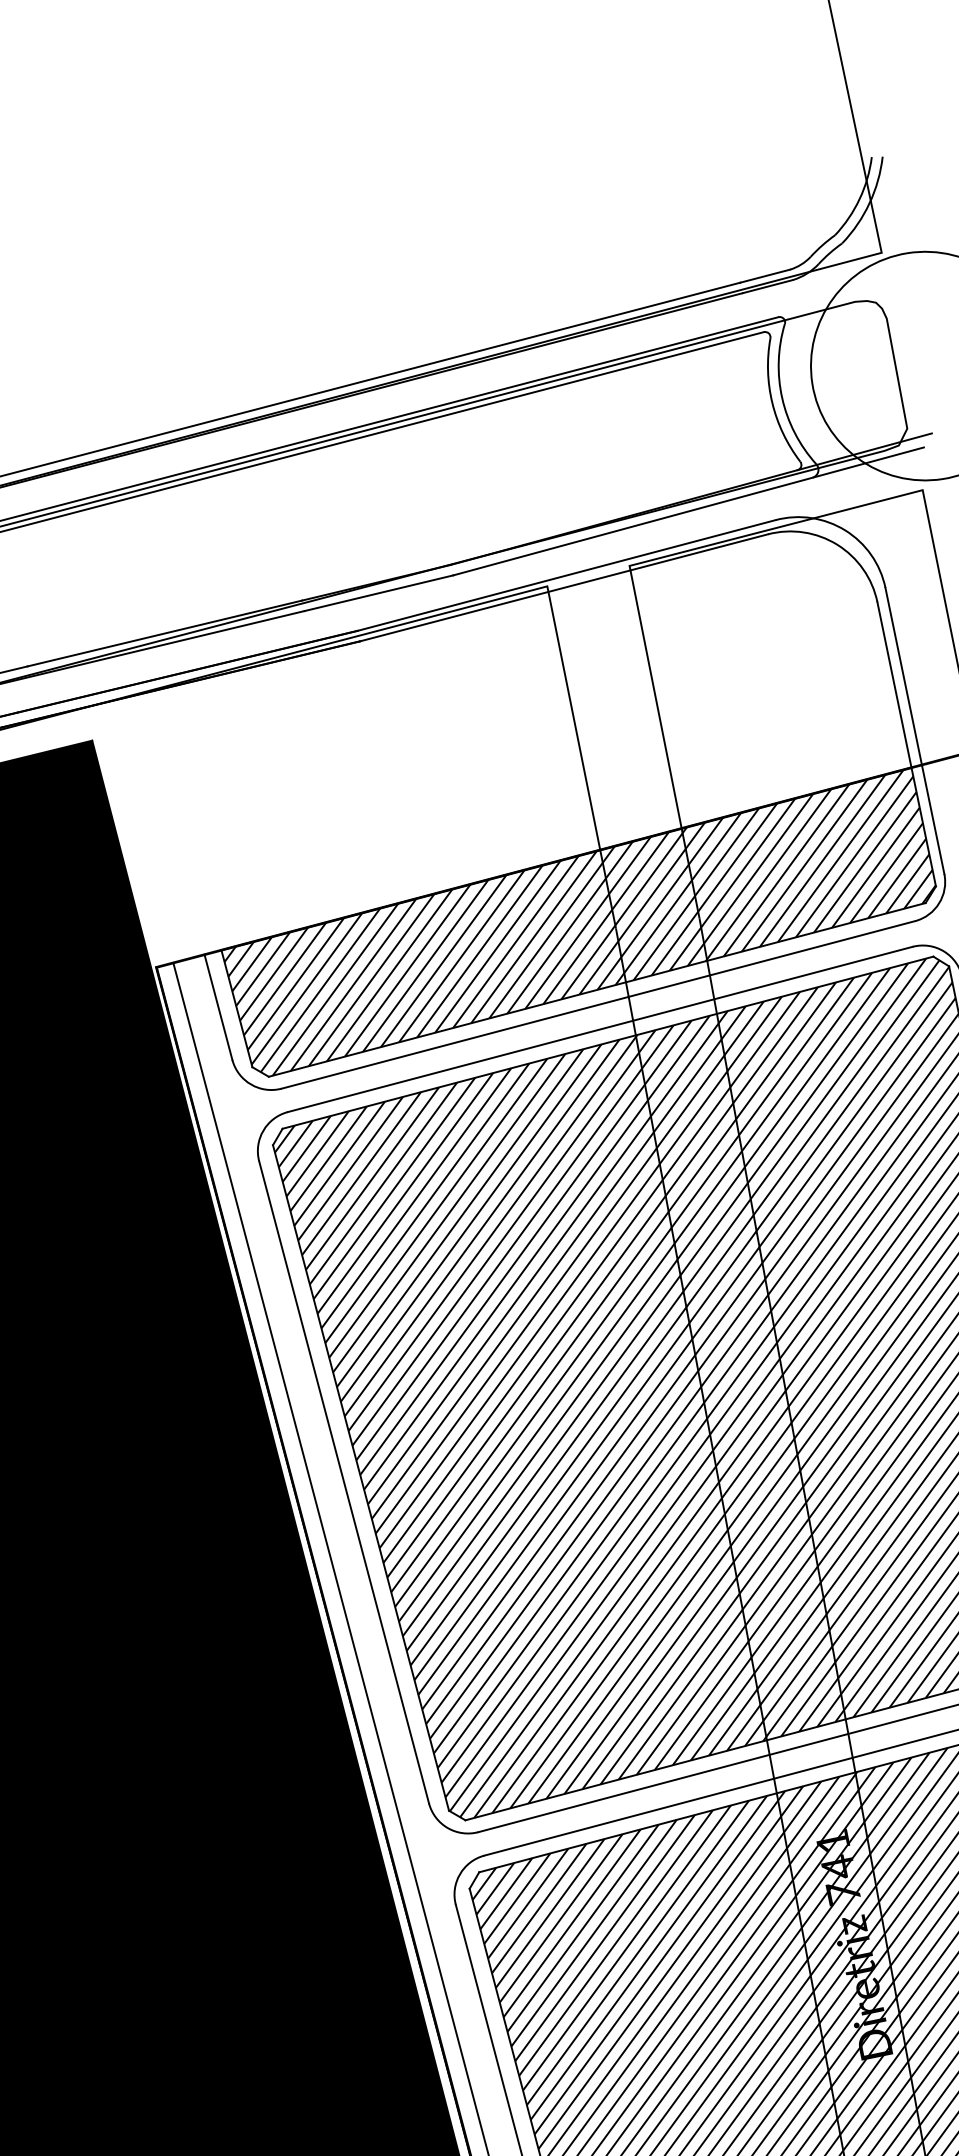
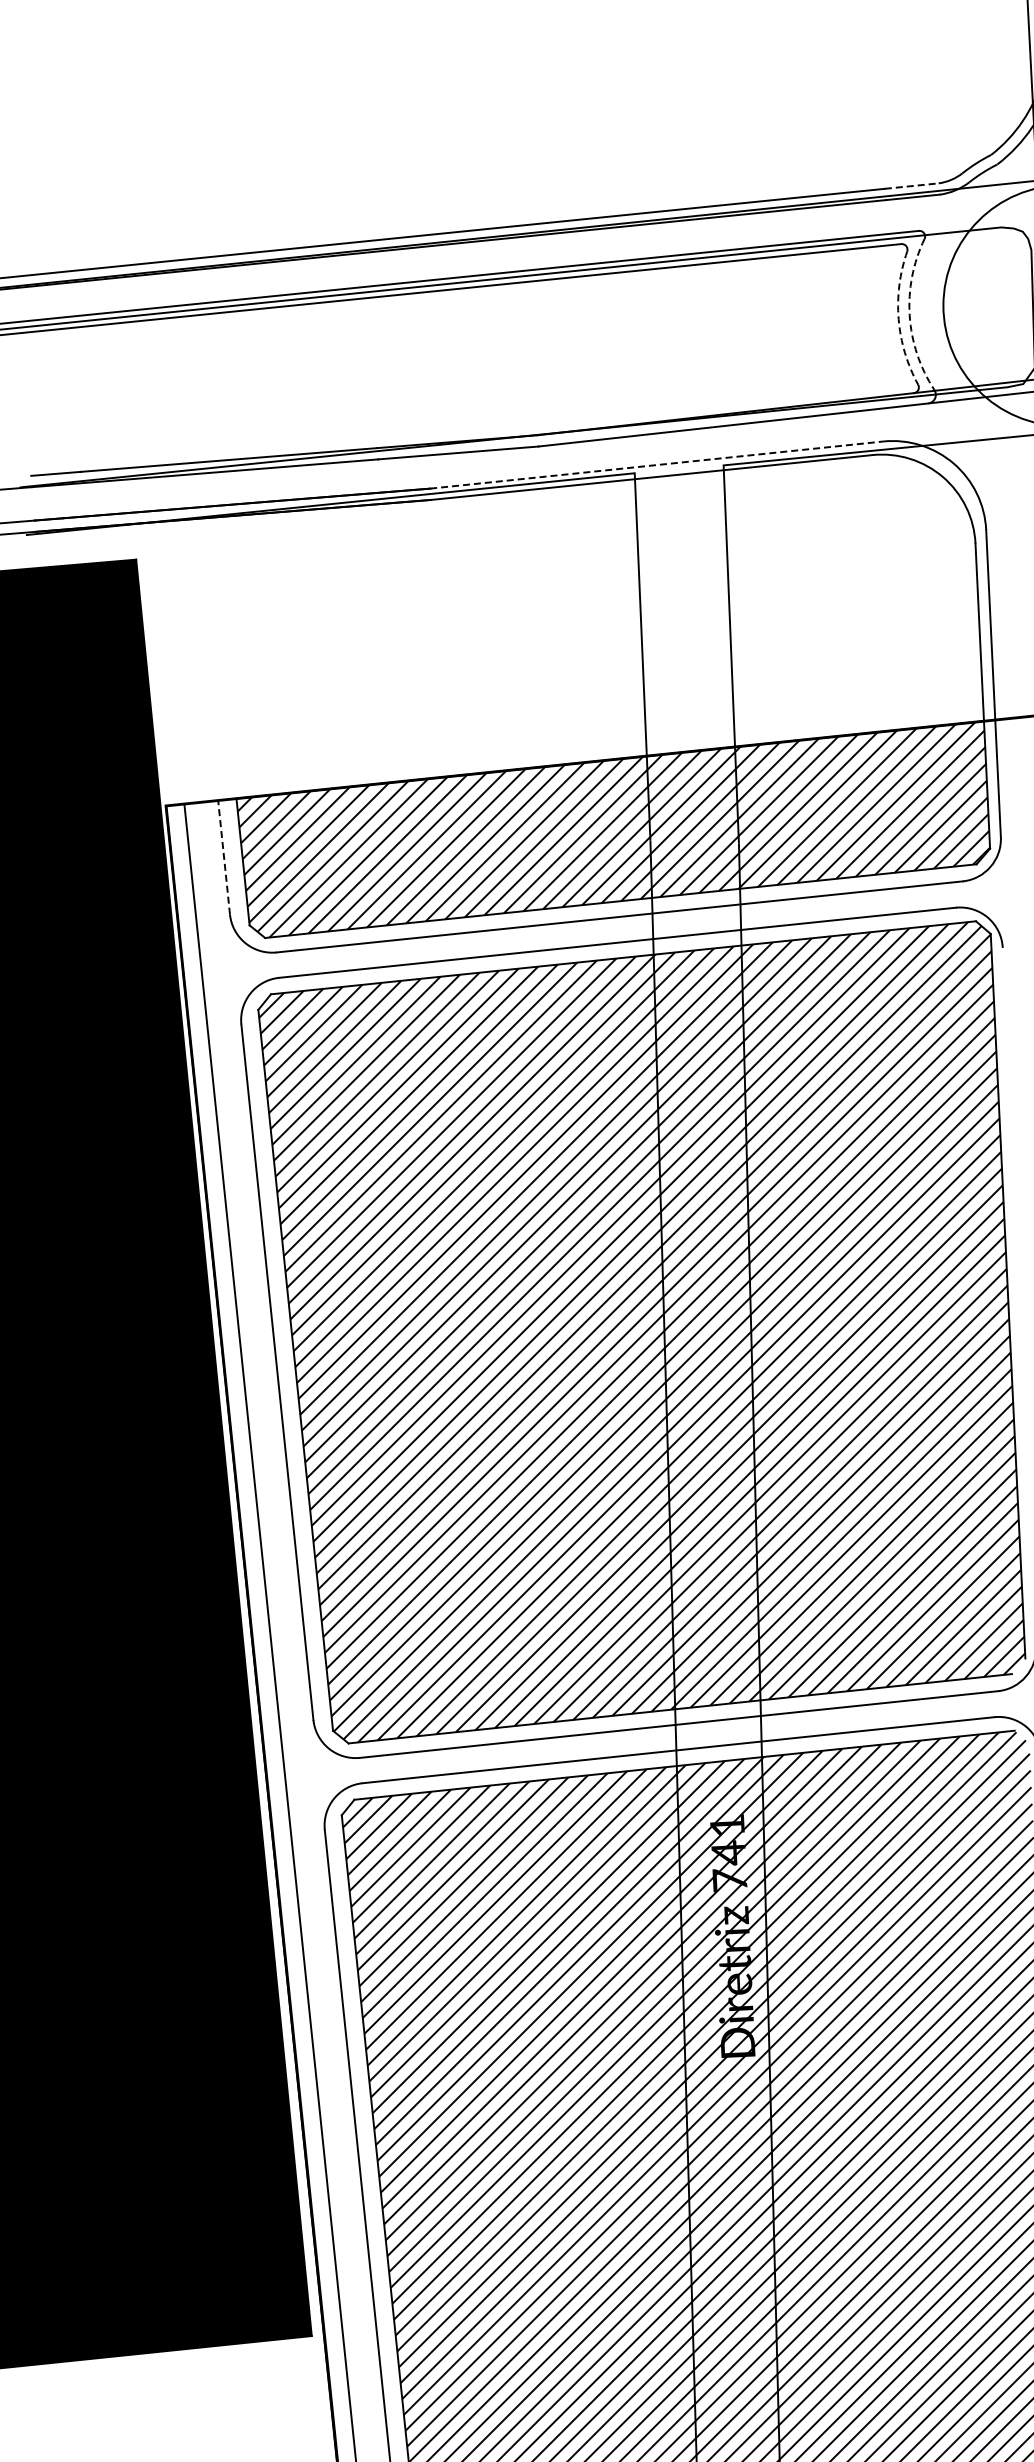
line: (765, 276) -> (912, 186), solid -> dashed
arc: (781, 397) -> (909, 315), solid -> dashed
arc: (772, 403) -> (898, 319), solid -> dashed
line: (566, 575) -> (656, 465), solid -> dashed
line: (218, 1007) -> (224, 857), solid -> dashed

